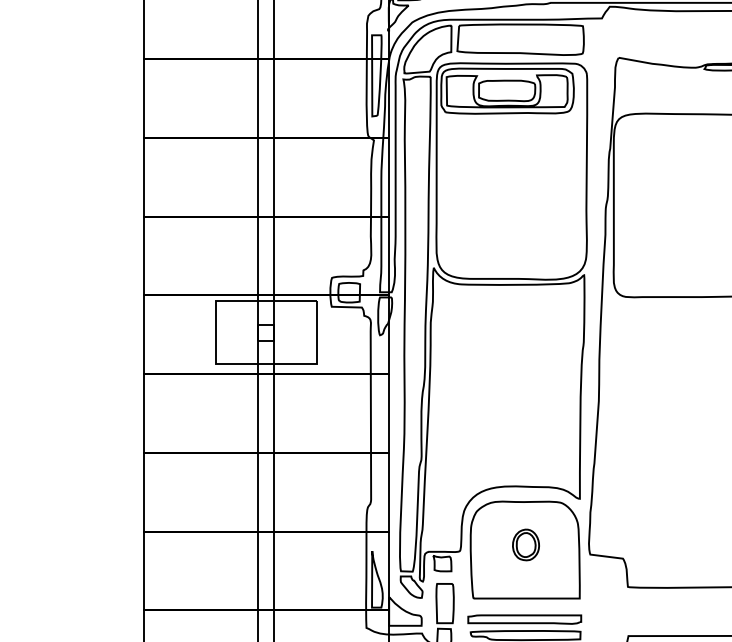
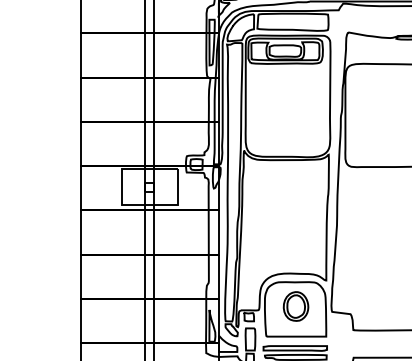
part: (525, 544) -> (295, 306), size x1.67

